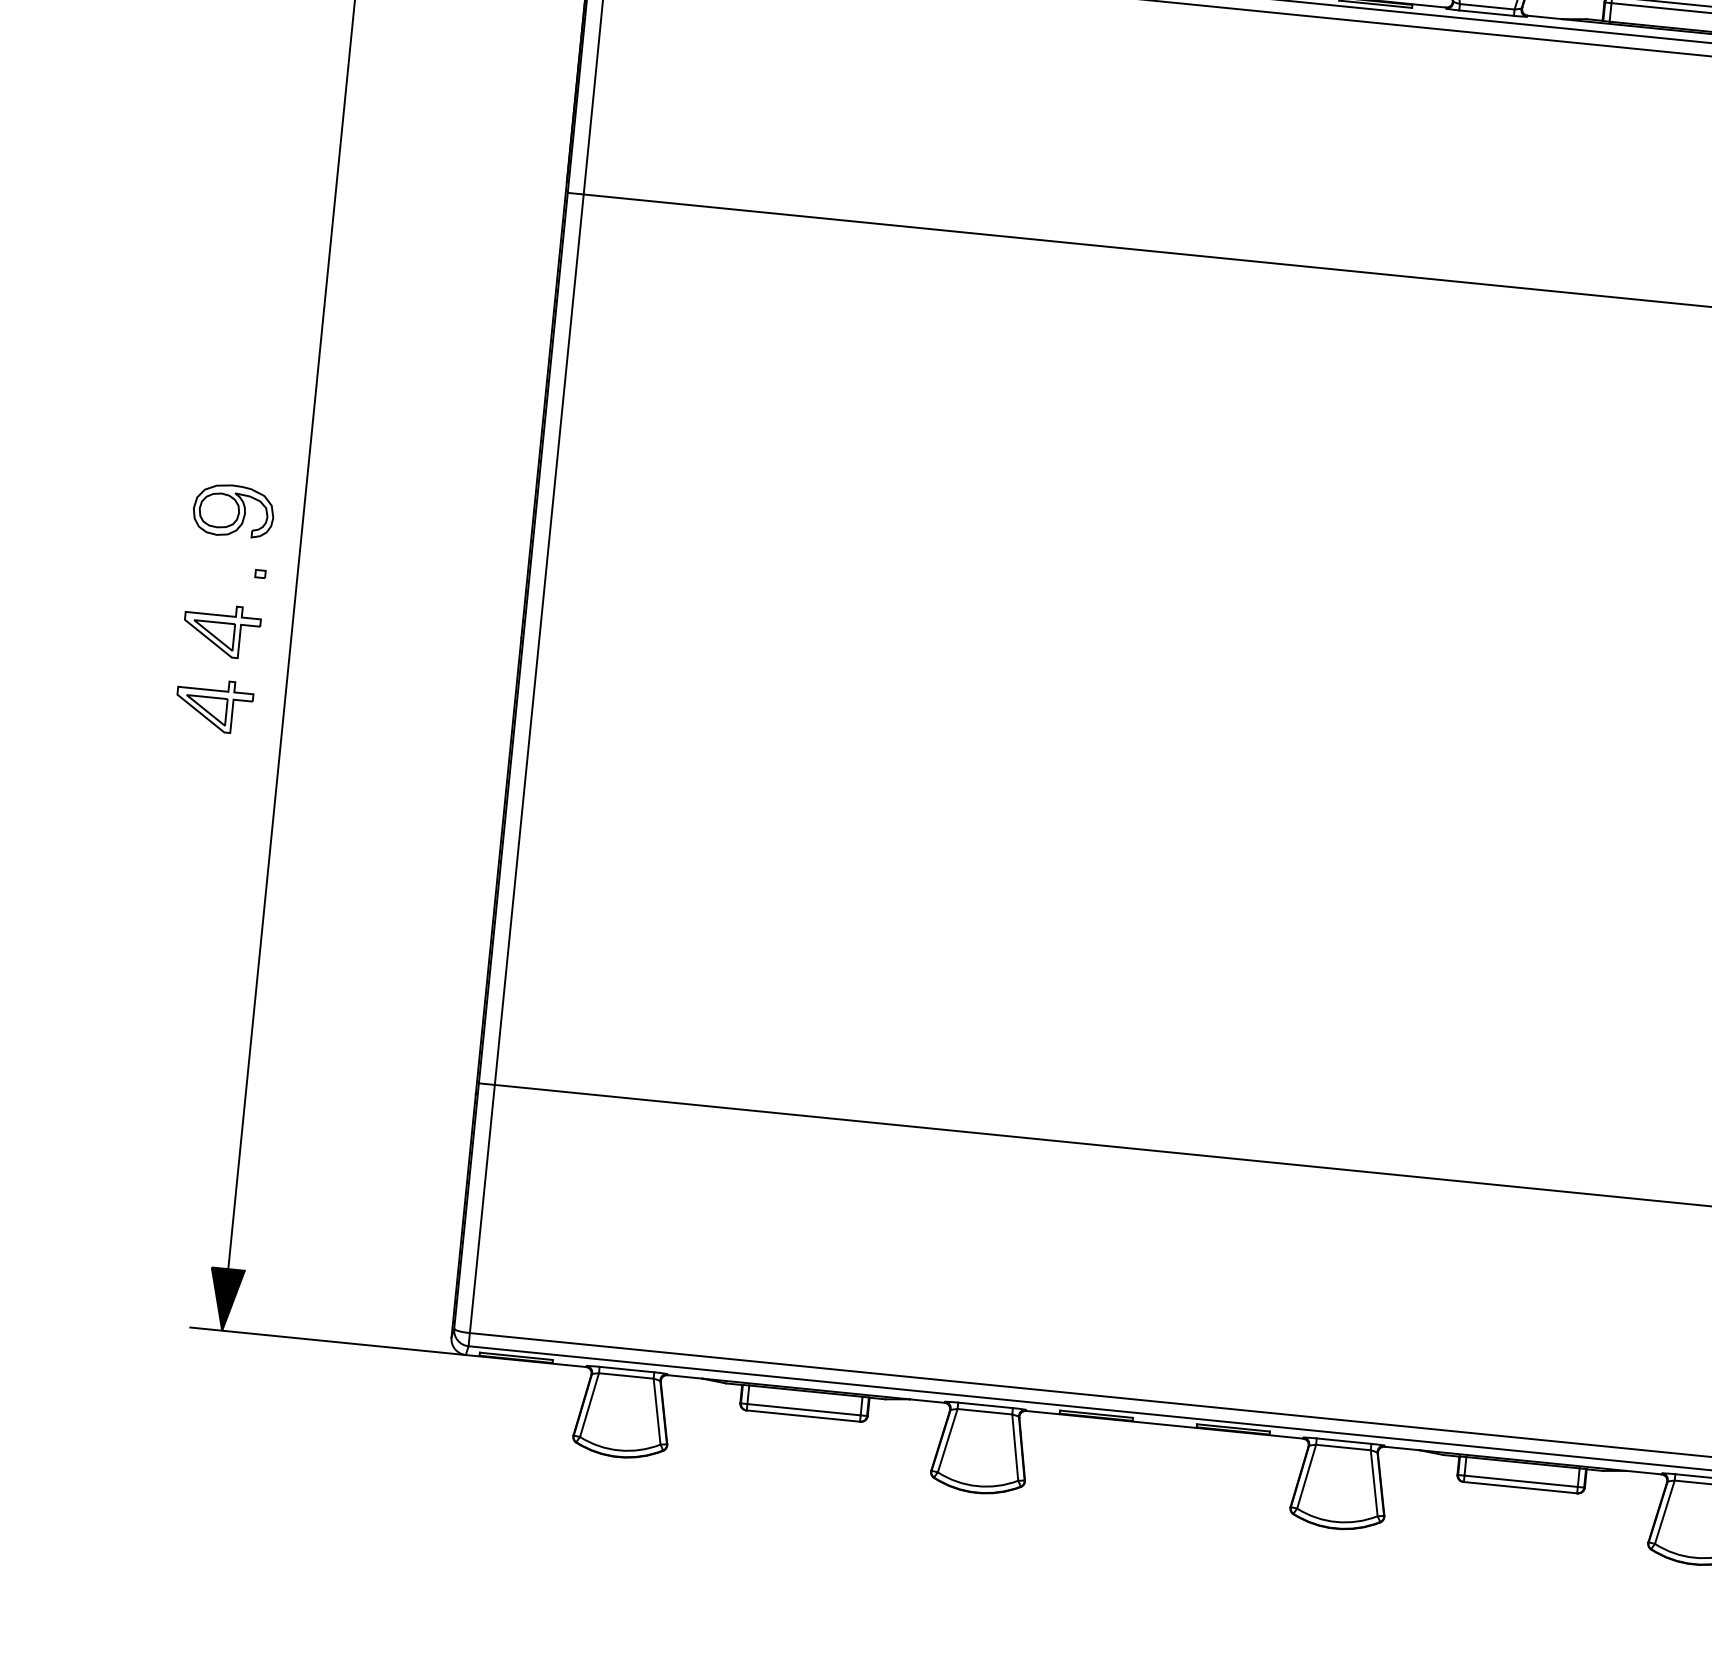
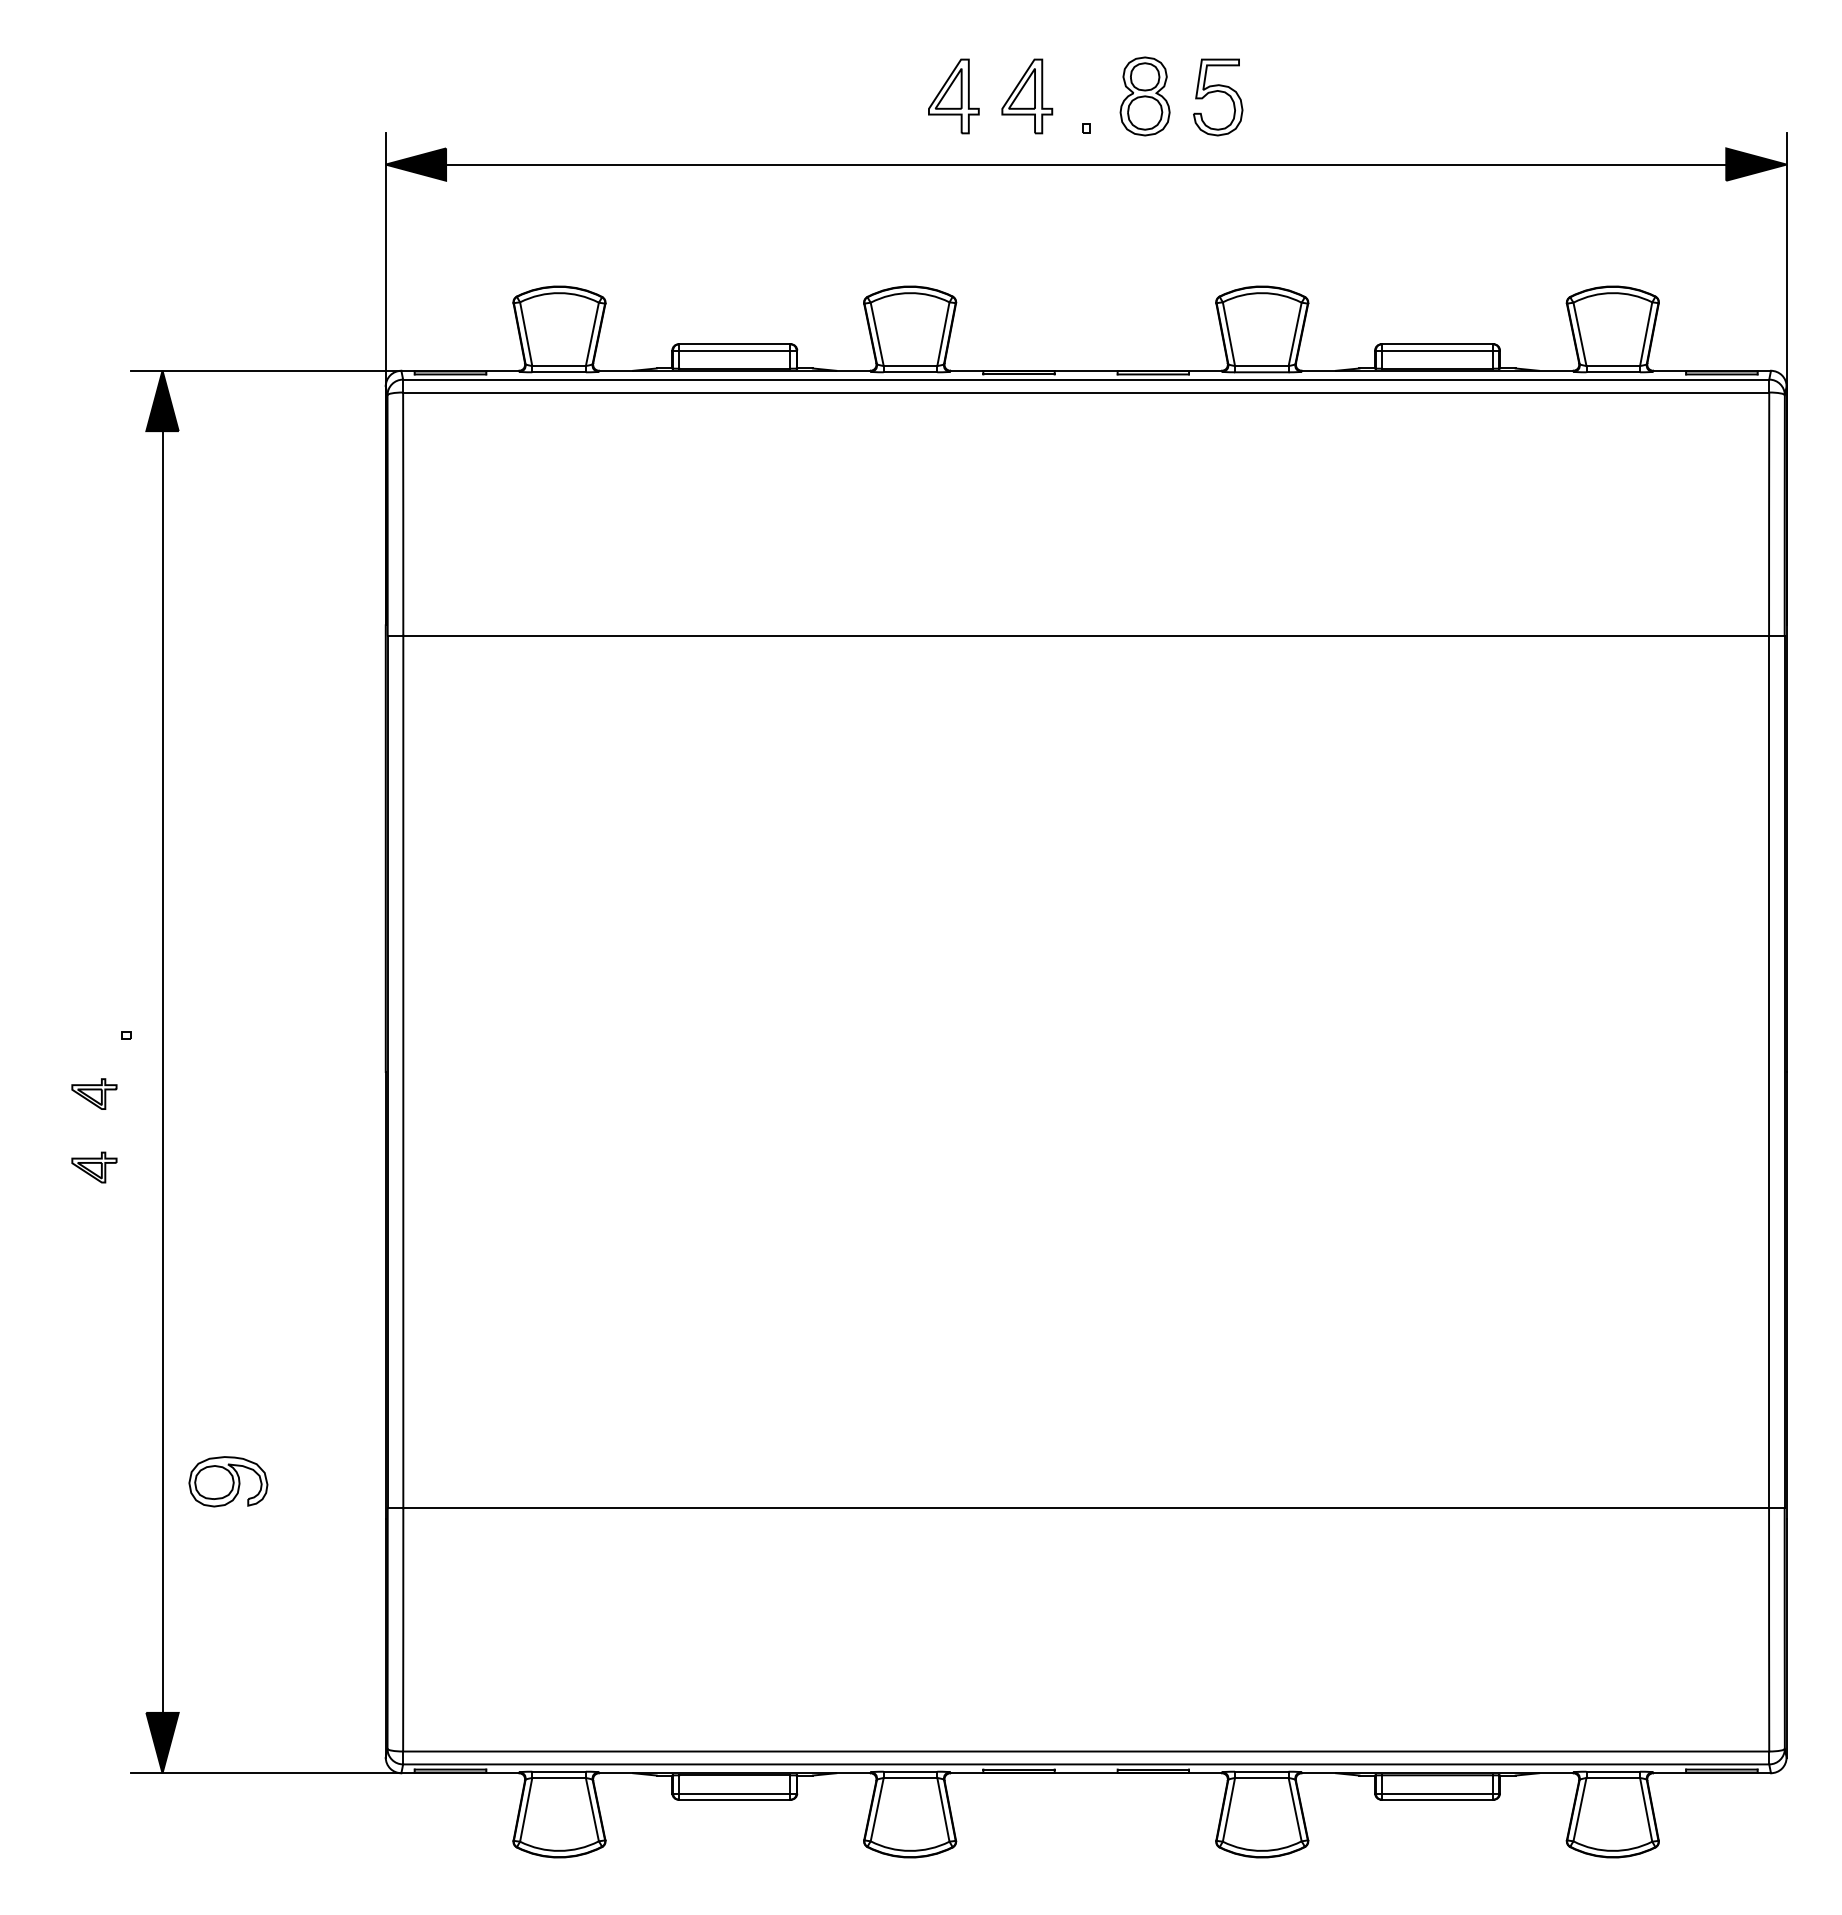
part: (233, 510) -> (228, 1481), moved
part: (221, 630) -> (94, 1093), size x0.6
part: (214, 705) -> (94, 1167), size x0.6

